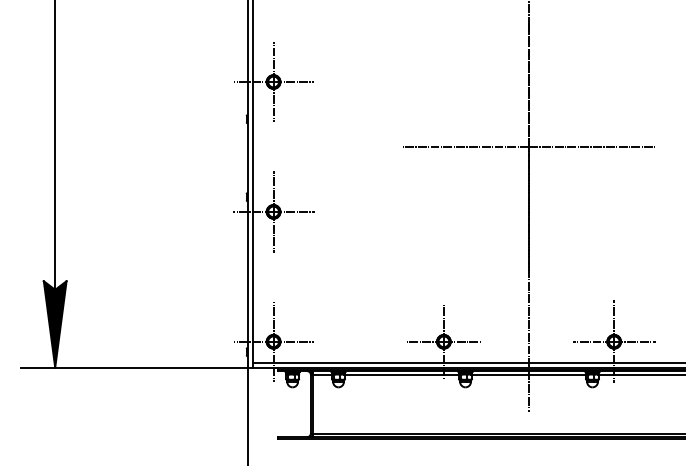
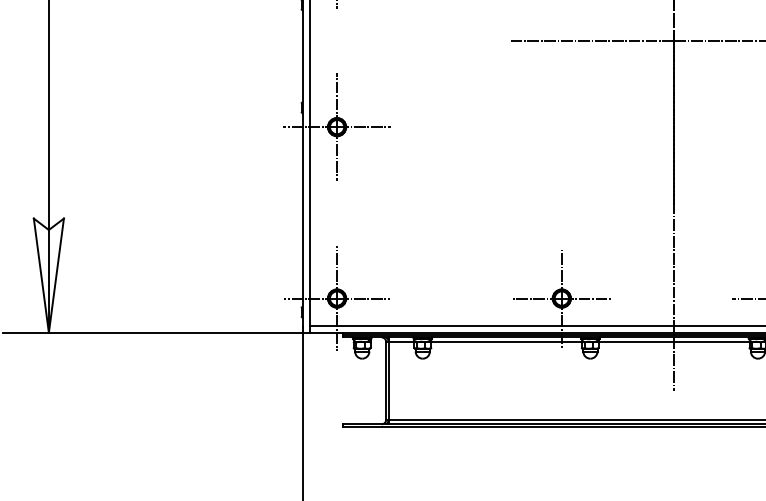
fill: (54, 324) -> (47, 275), removed

